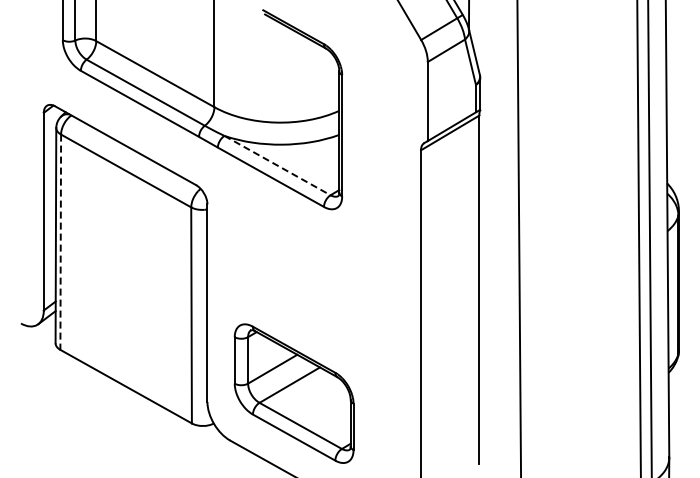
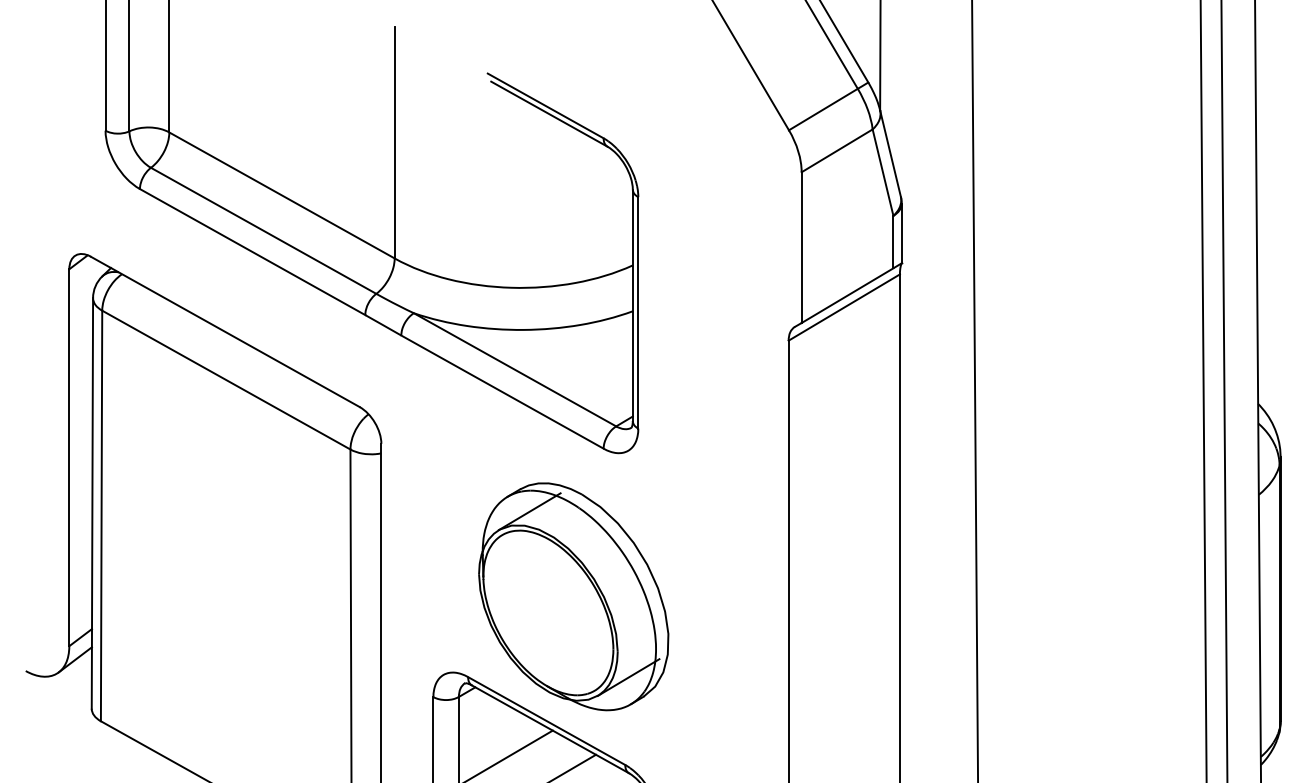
line: (277, 165) -> (514, 369), dashed -> solid
line: (60, 242) -> (101, 516), dashed -> solid
part: (307, 284) -> (572, 596), added

